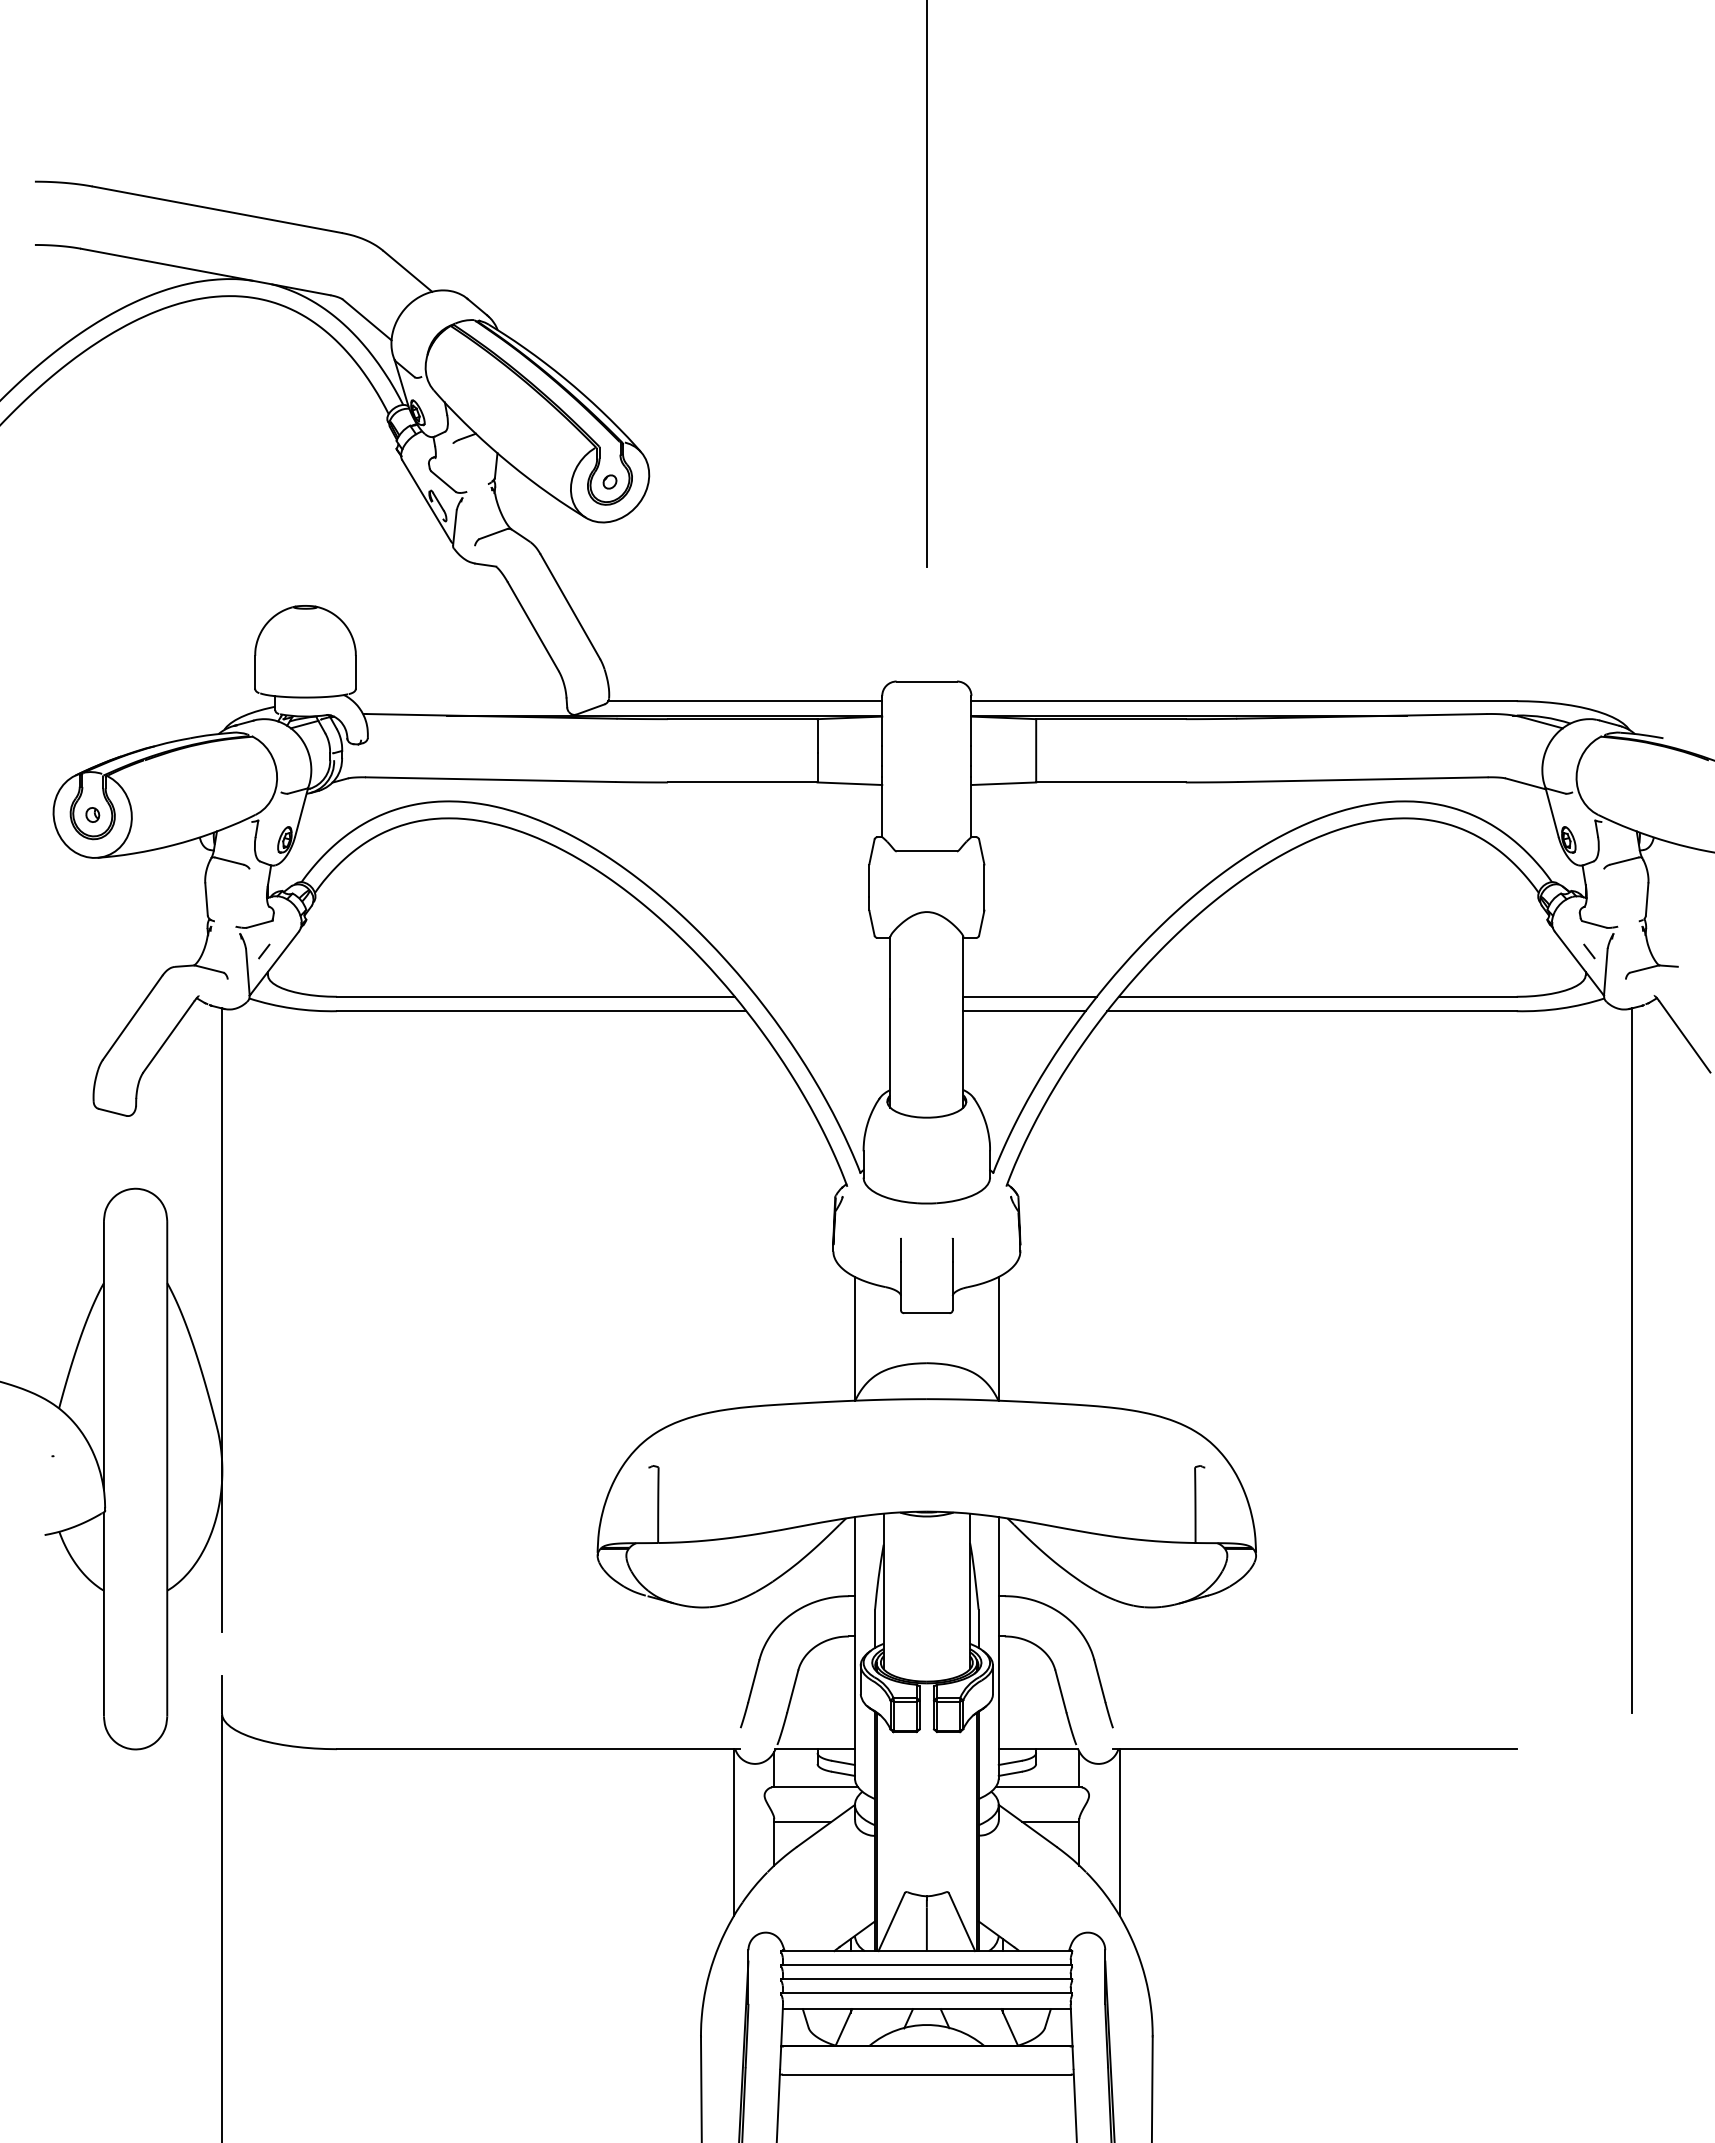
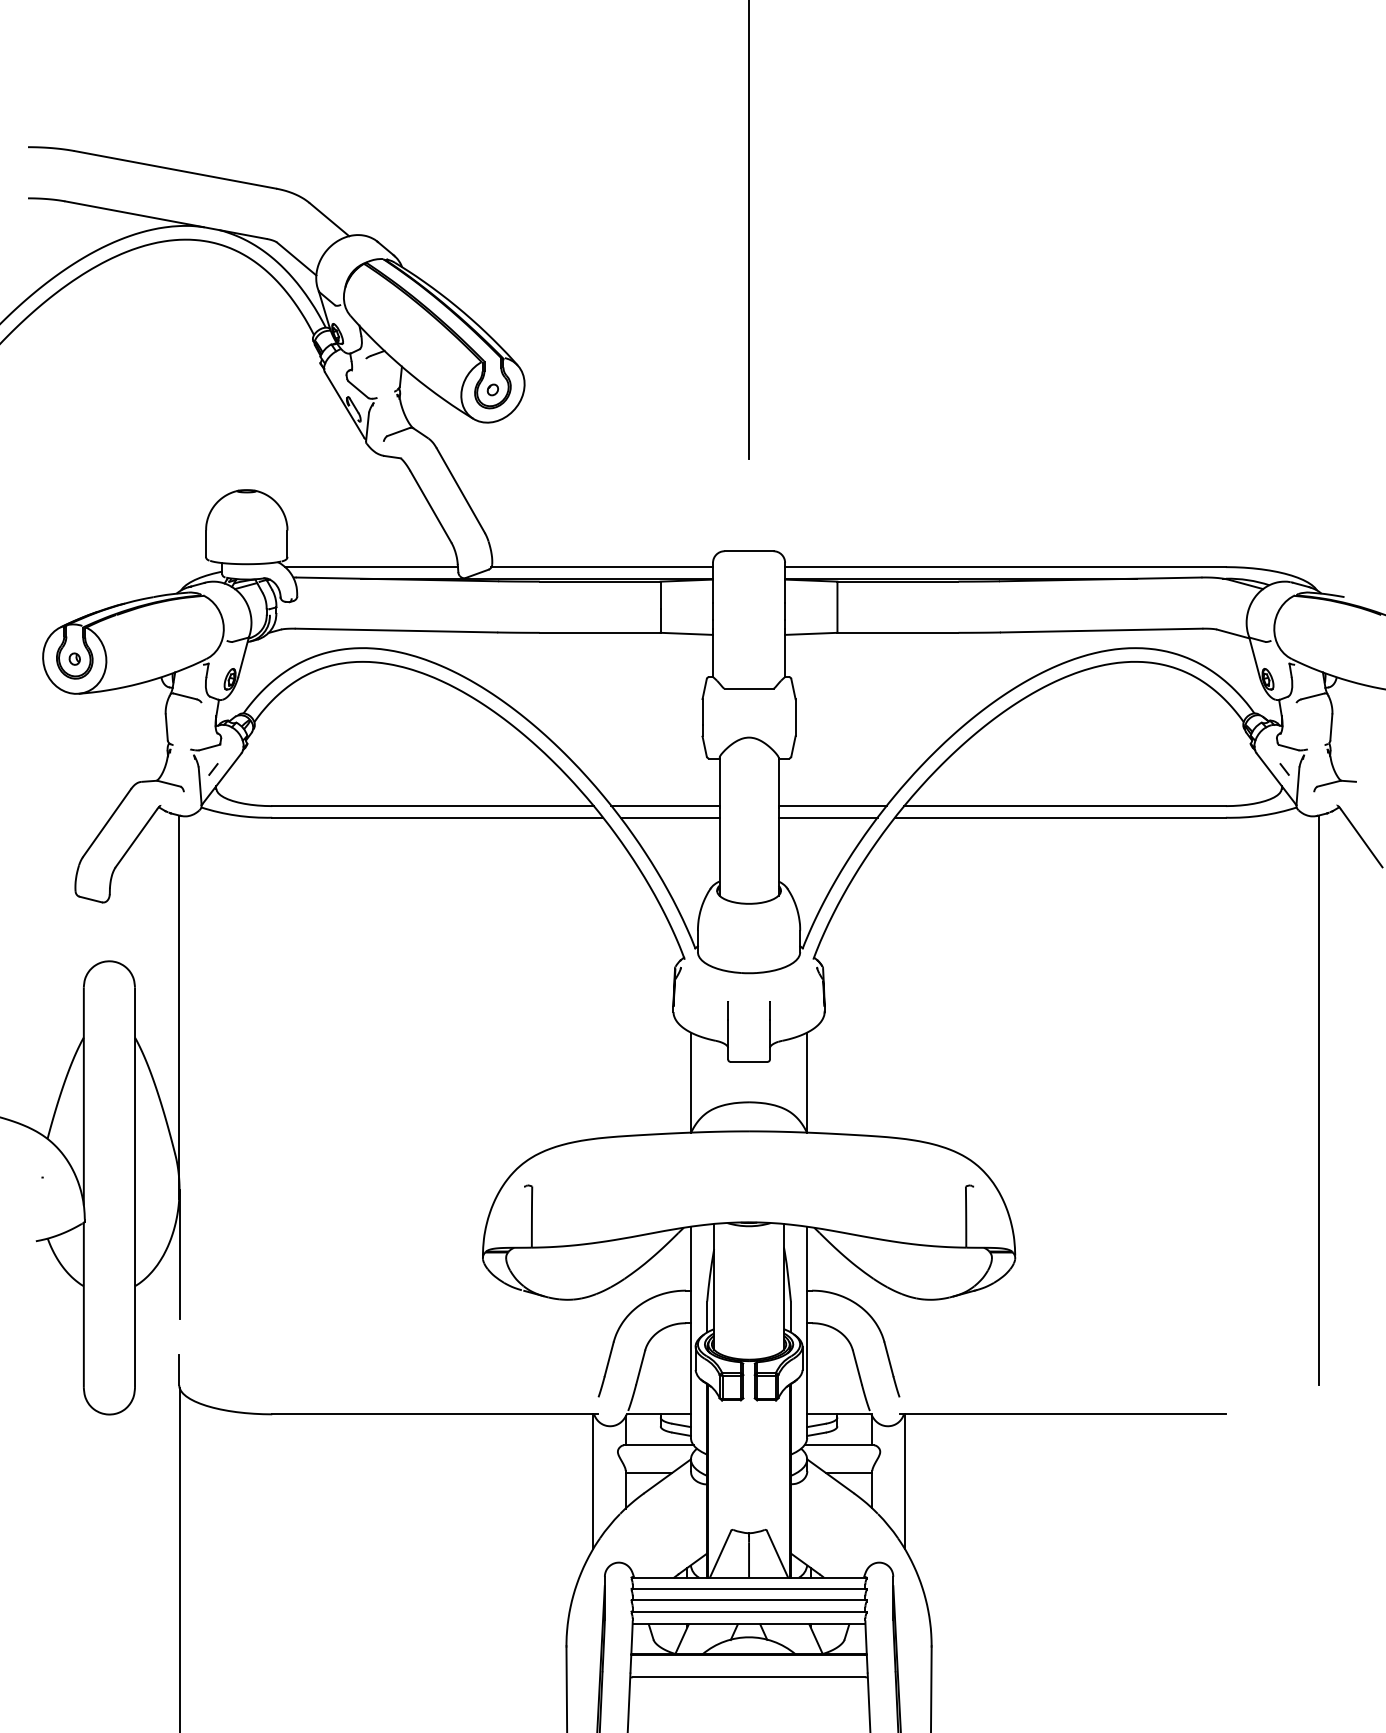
line: (459, 701) -> (371, 567), added
line: (823, 996) -> (665, 805), added
line: (828, 1011) -> (669, 817), added

